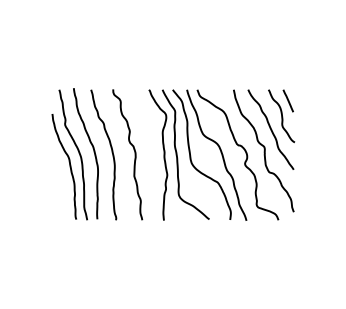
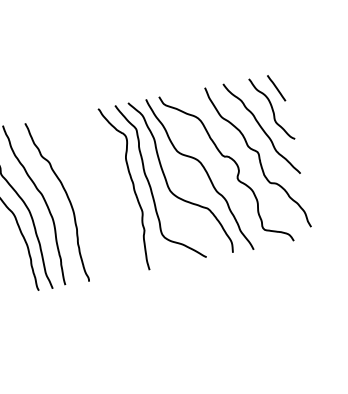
curve: (134, 154) -> (95, 194), removed

